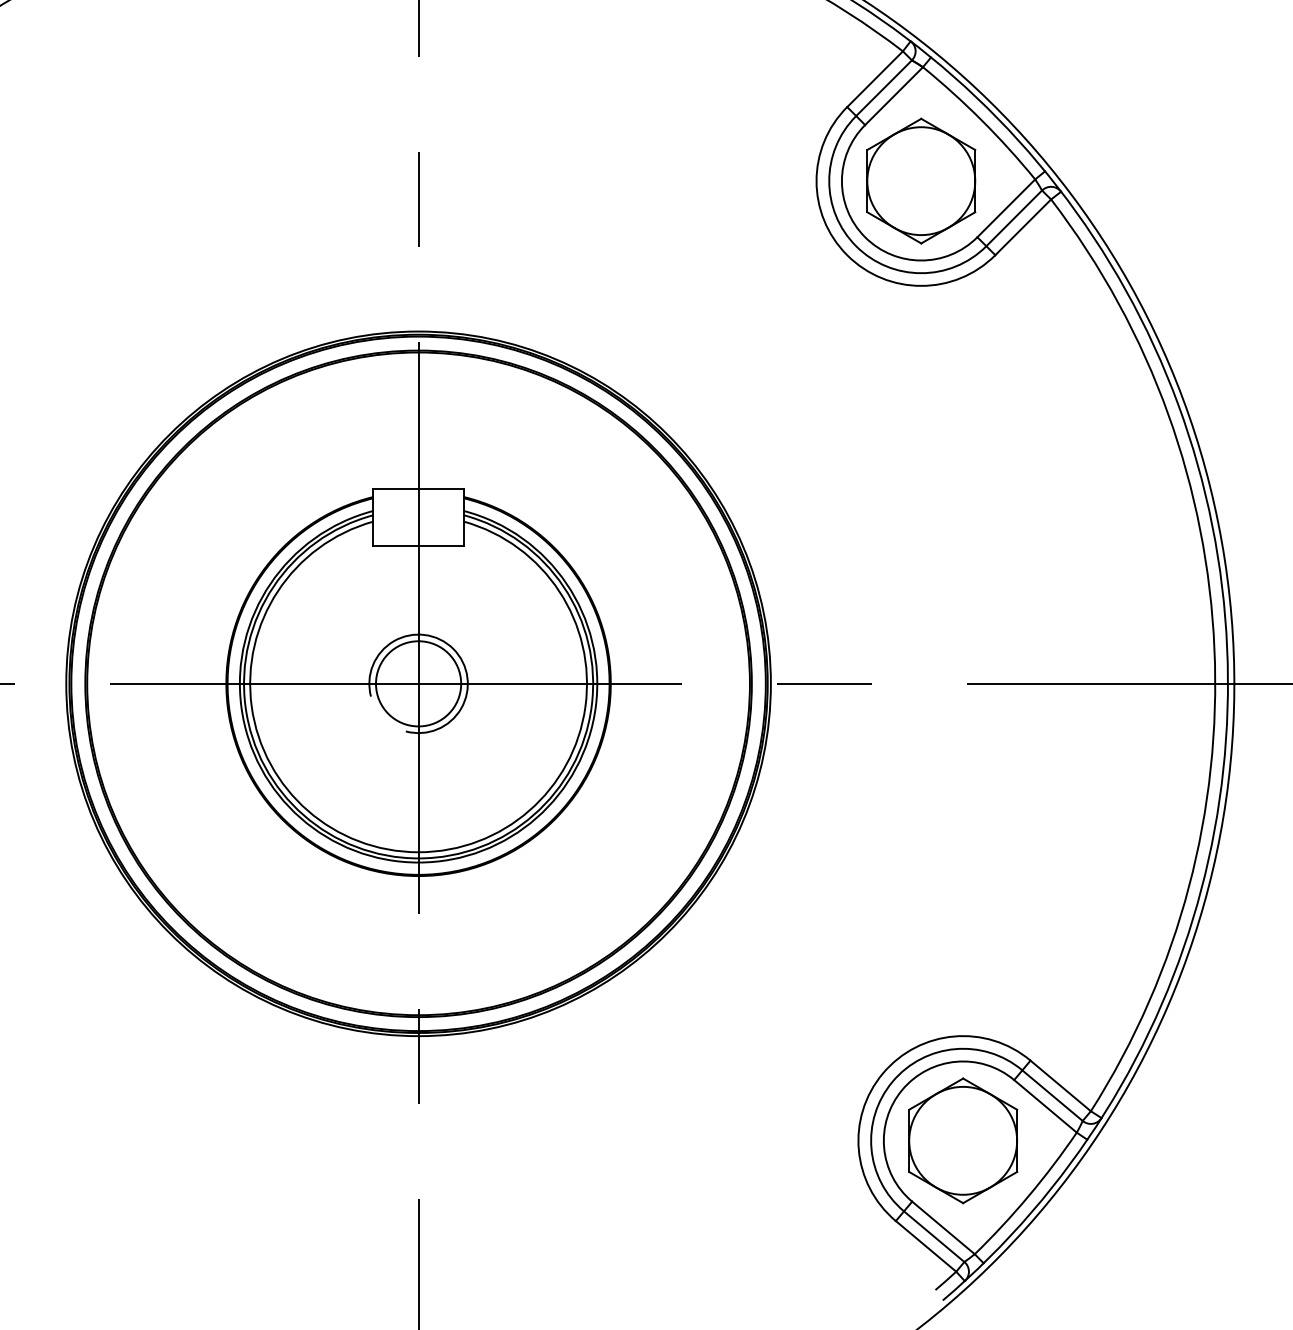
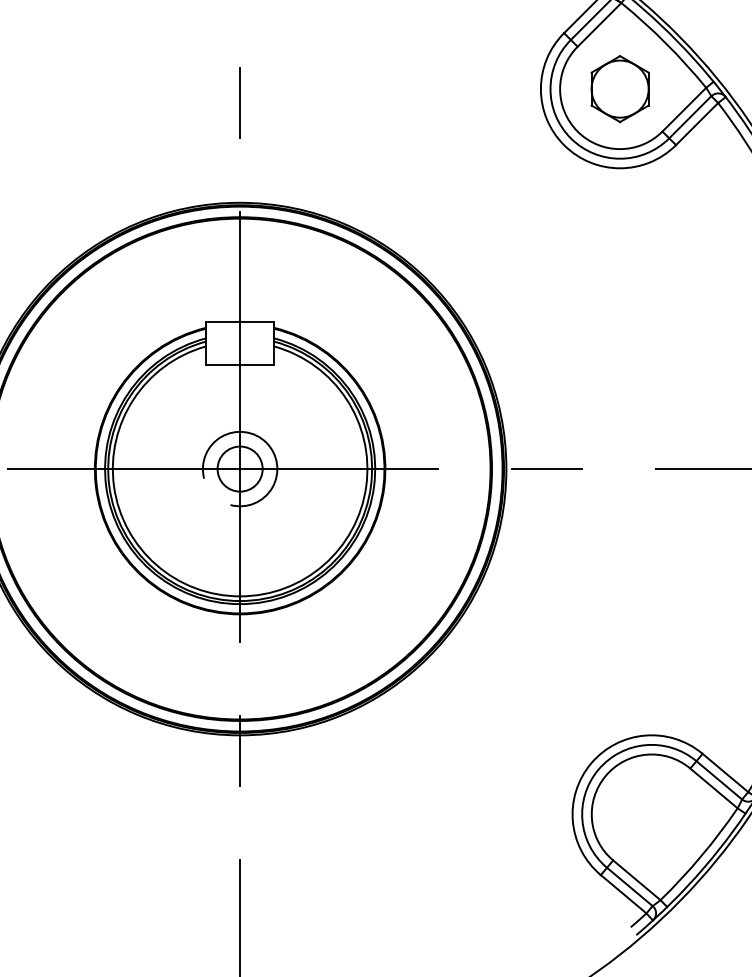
part: (921, 180) -> (620, 88), size x0.7
circle: (418, 683) -> (240, 468), size x0.7
part: (963, 1140) -> (651, 814), removed

